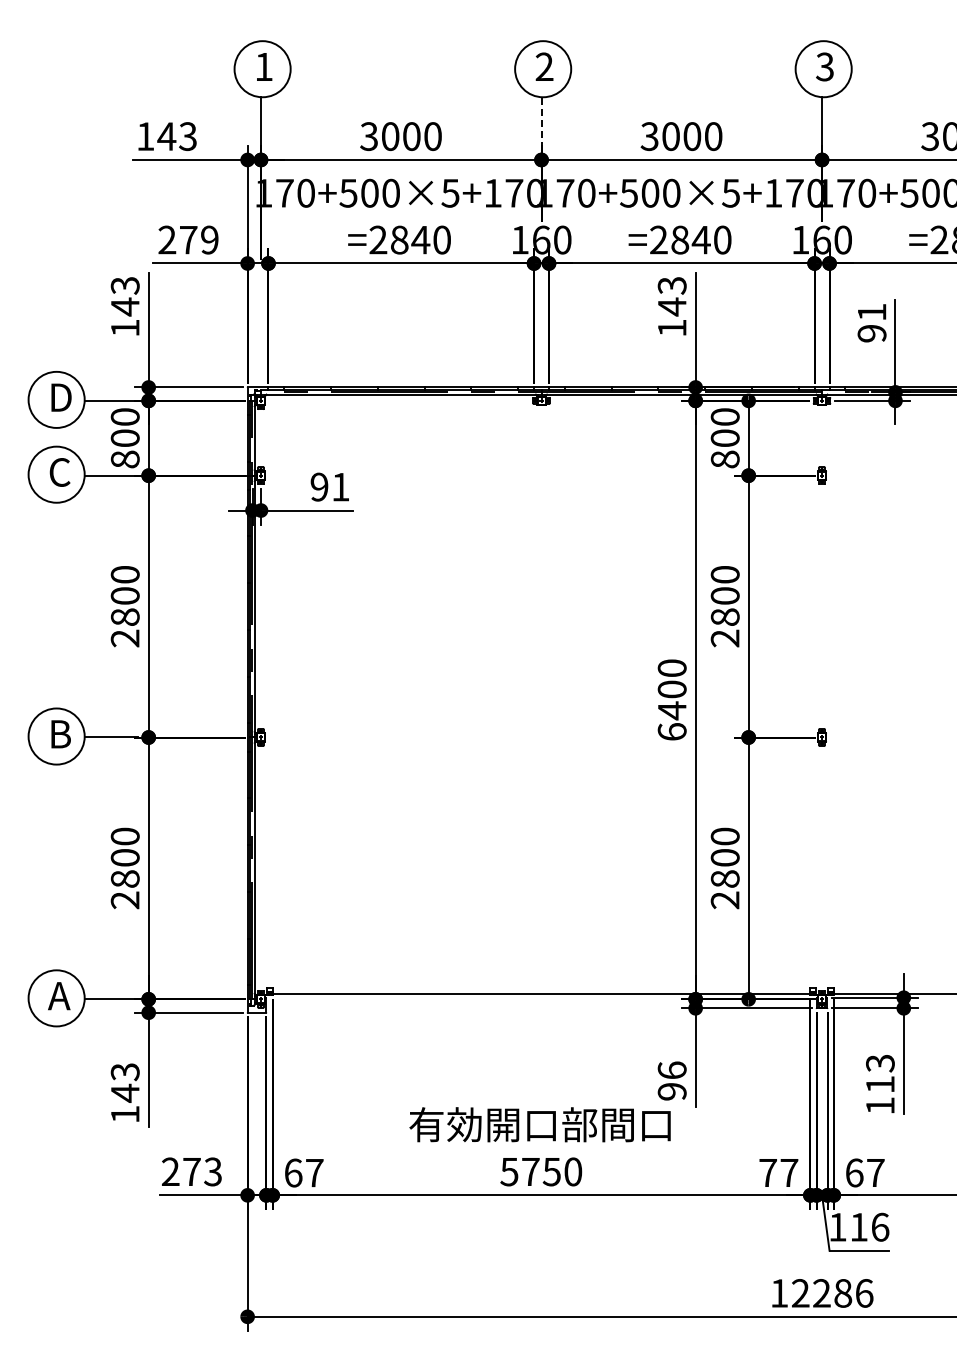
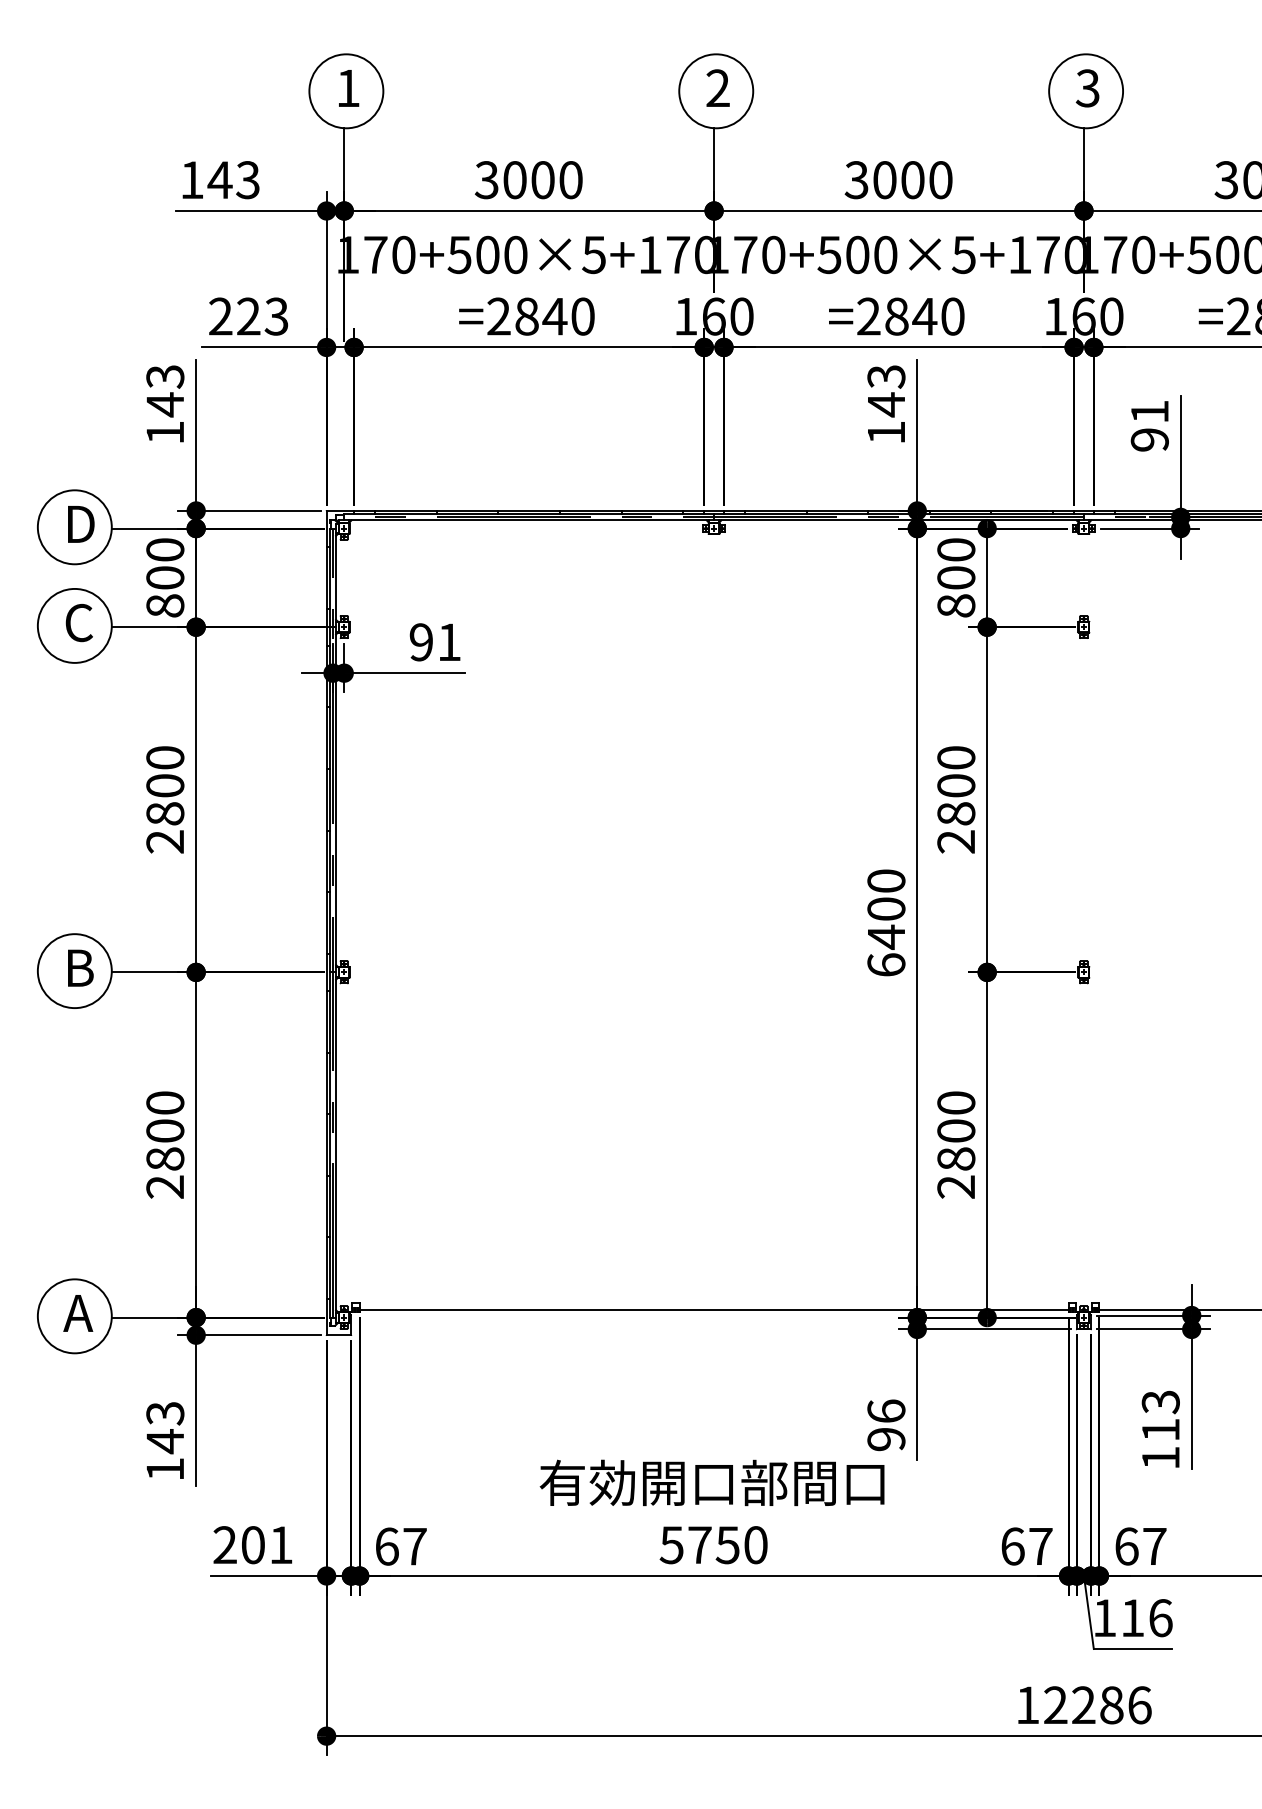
line: (541, 122) -> (714, 161), dashed -> solid
text: (198, 239) -> (261, 315), 279 -> 223
text: (202, 1171) -> (267, 1544), 273 -> 201
text: (768, 1172) -> (1013, 1545), 77 -> 67

